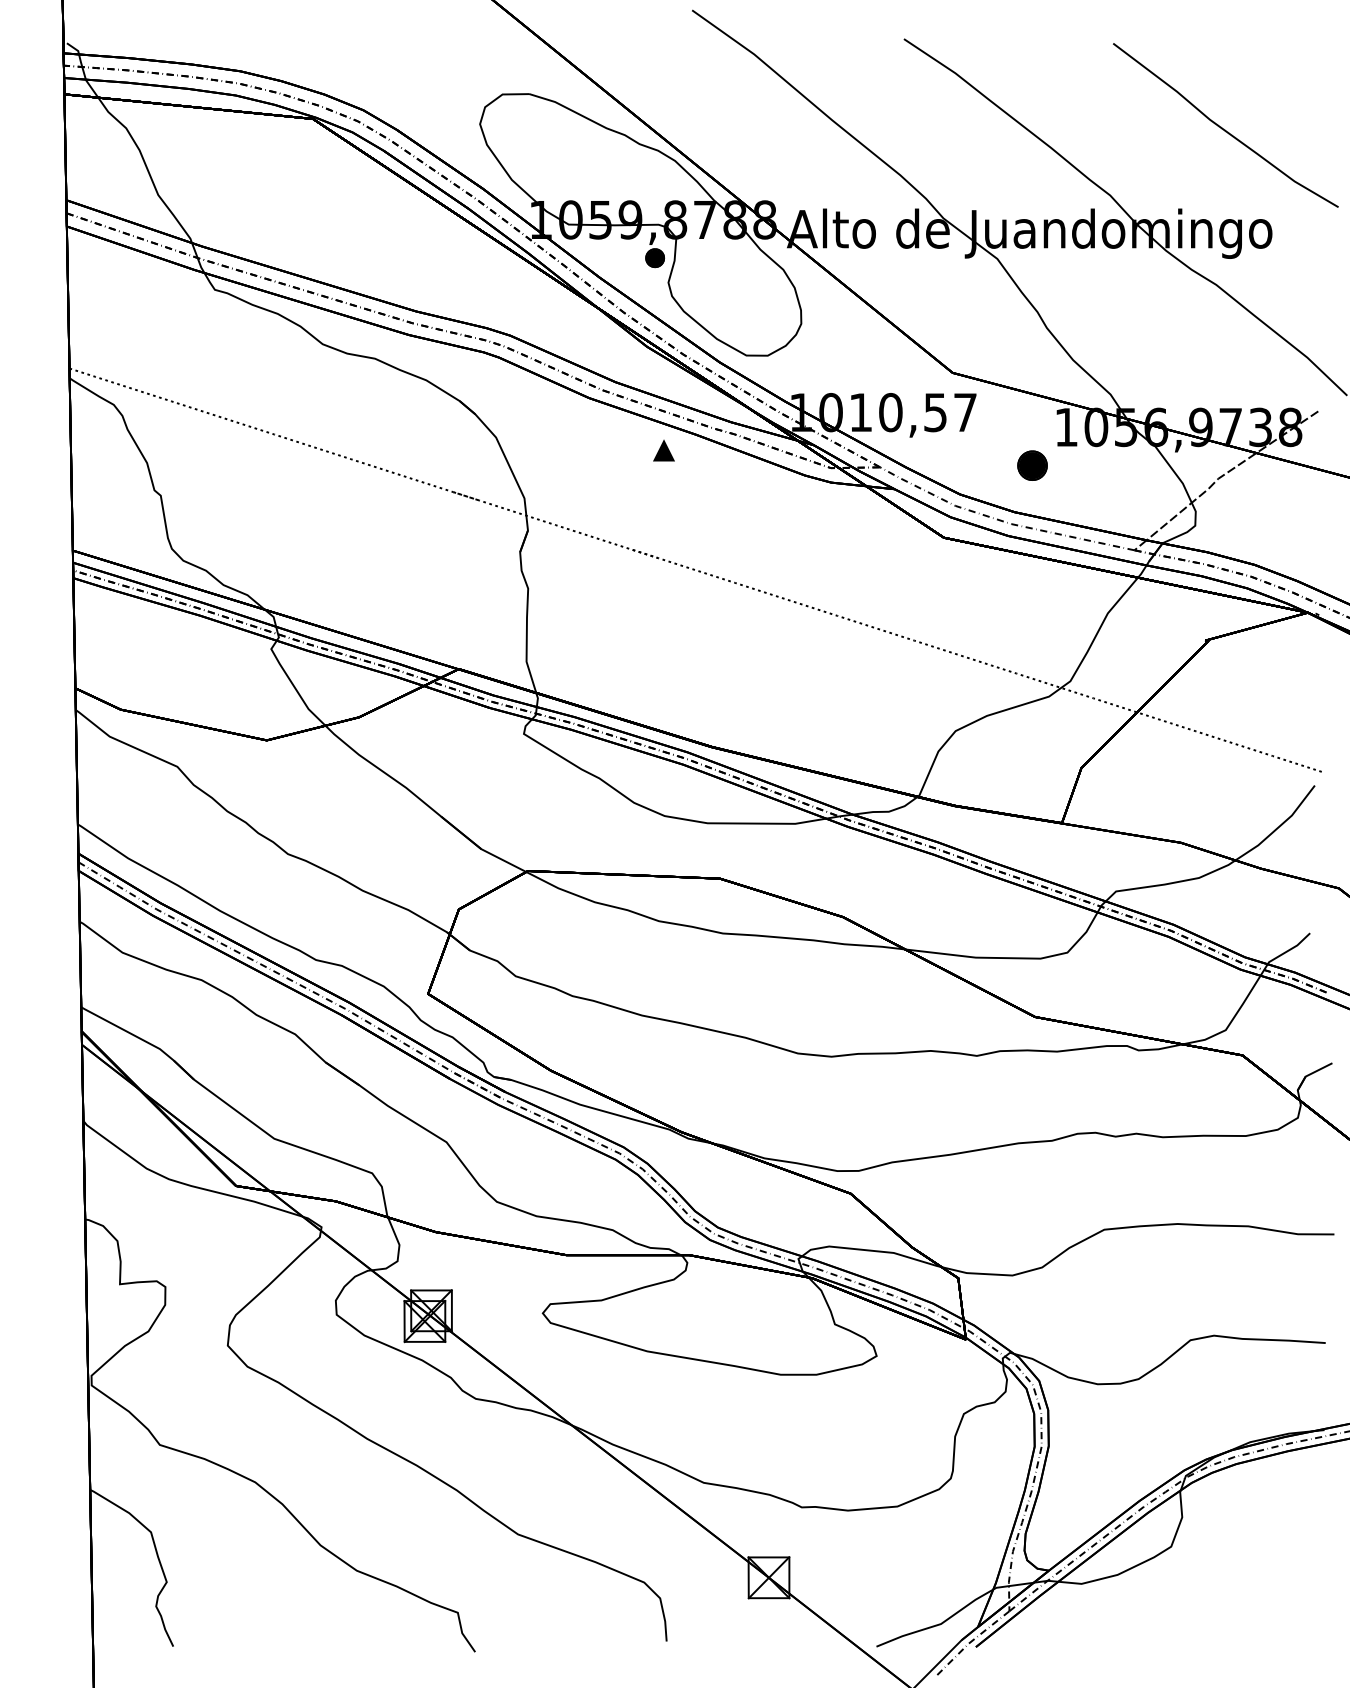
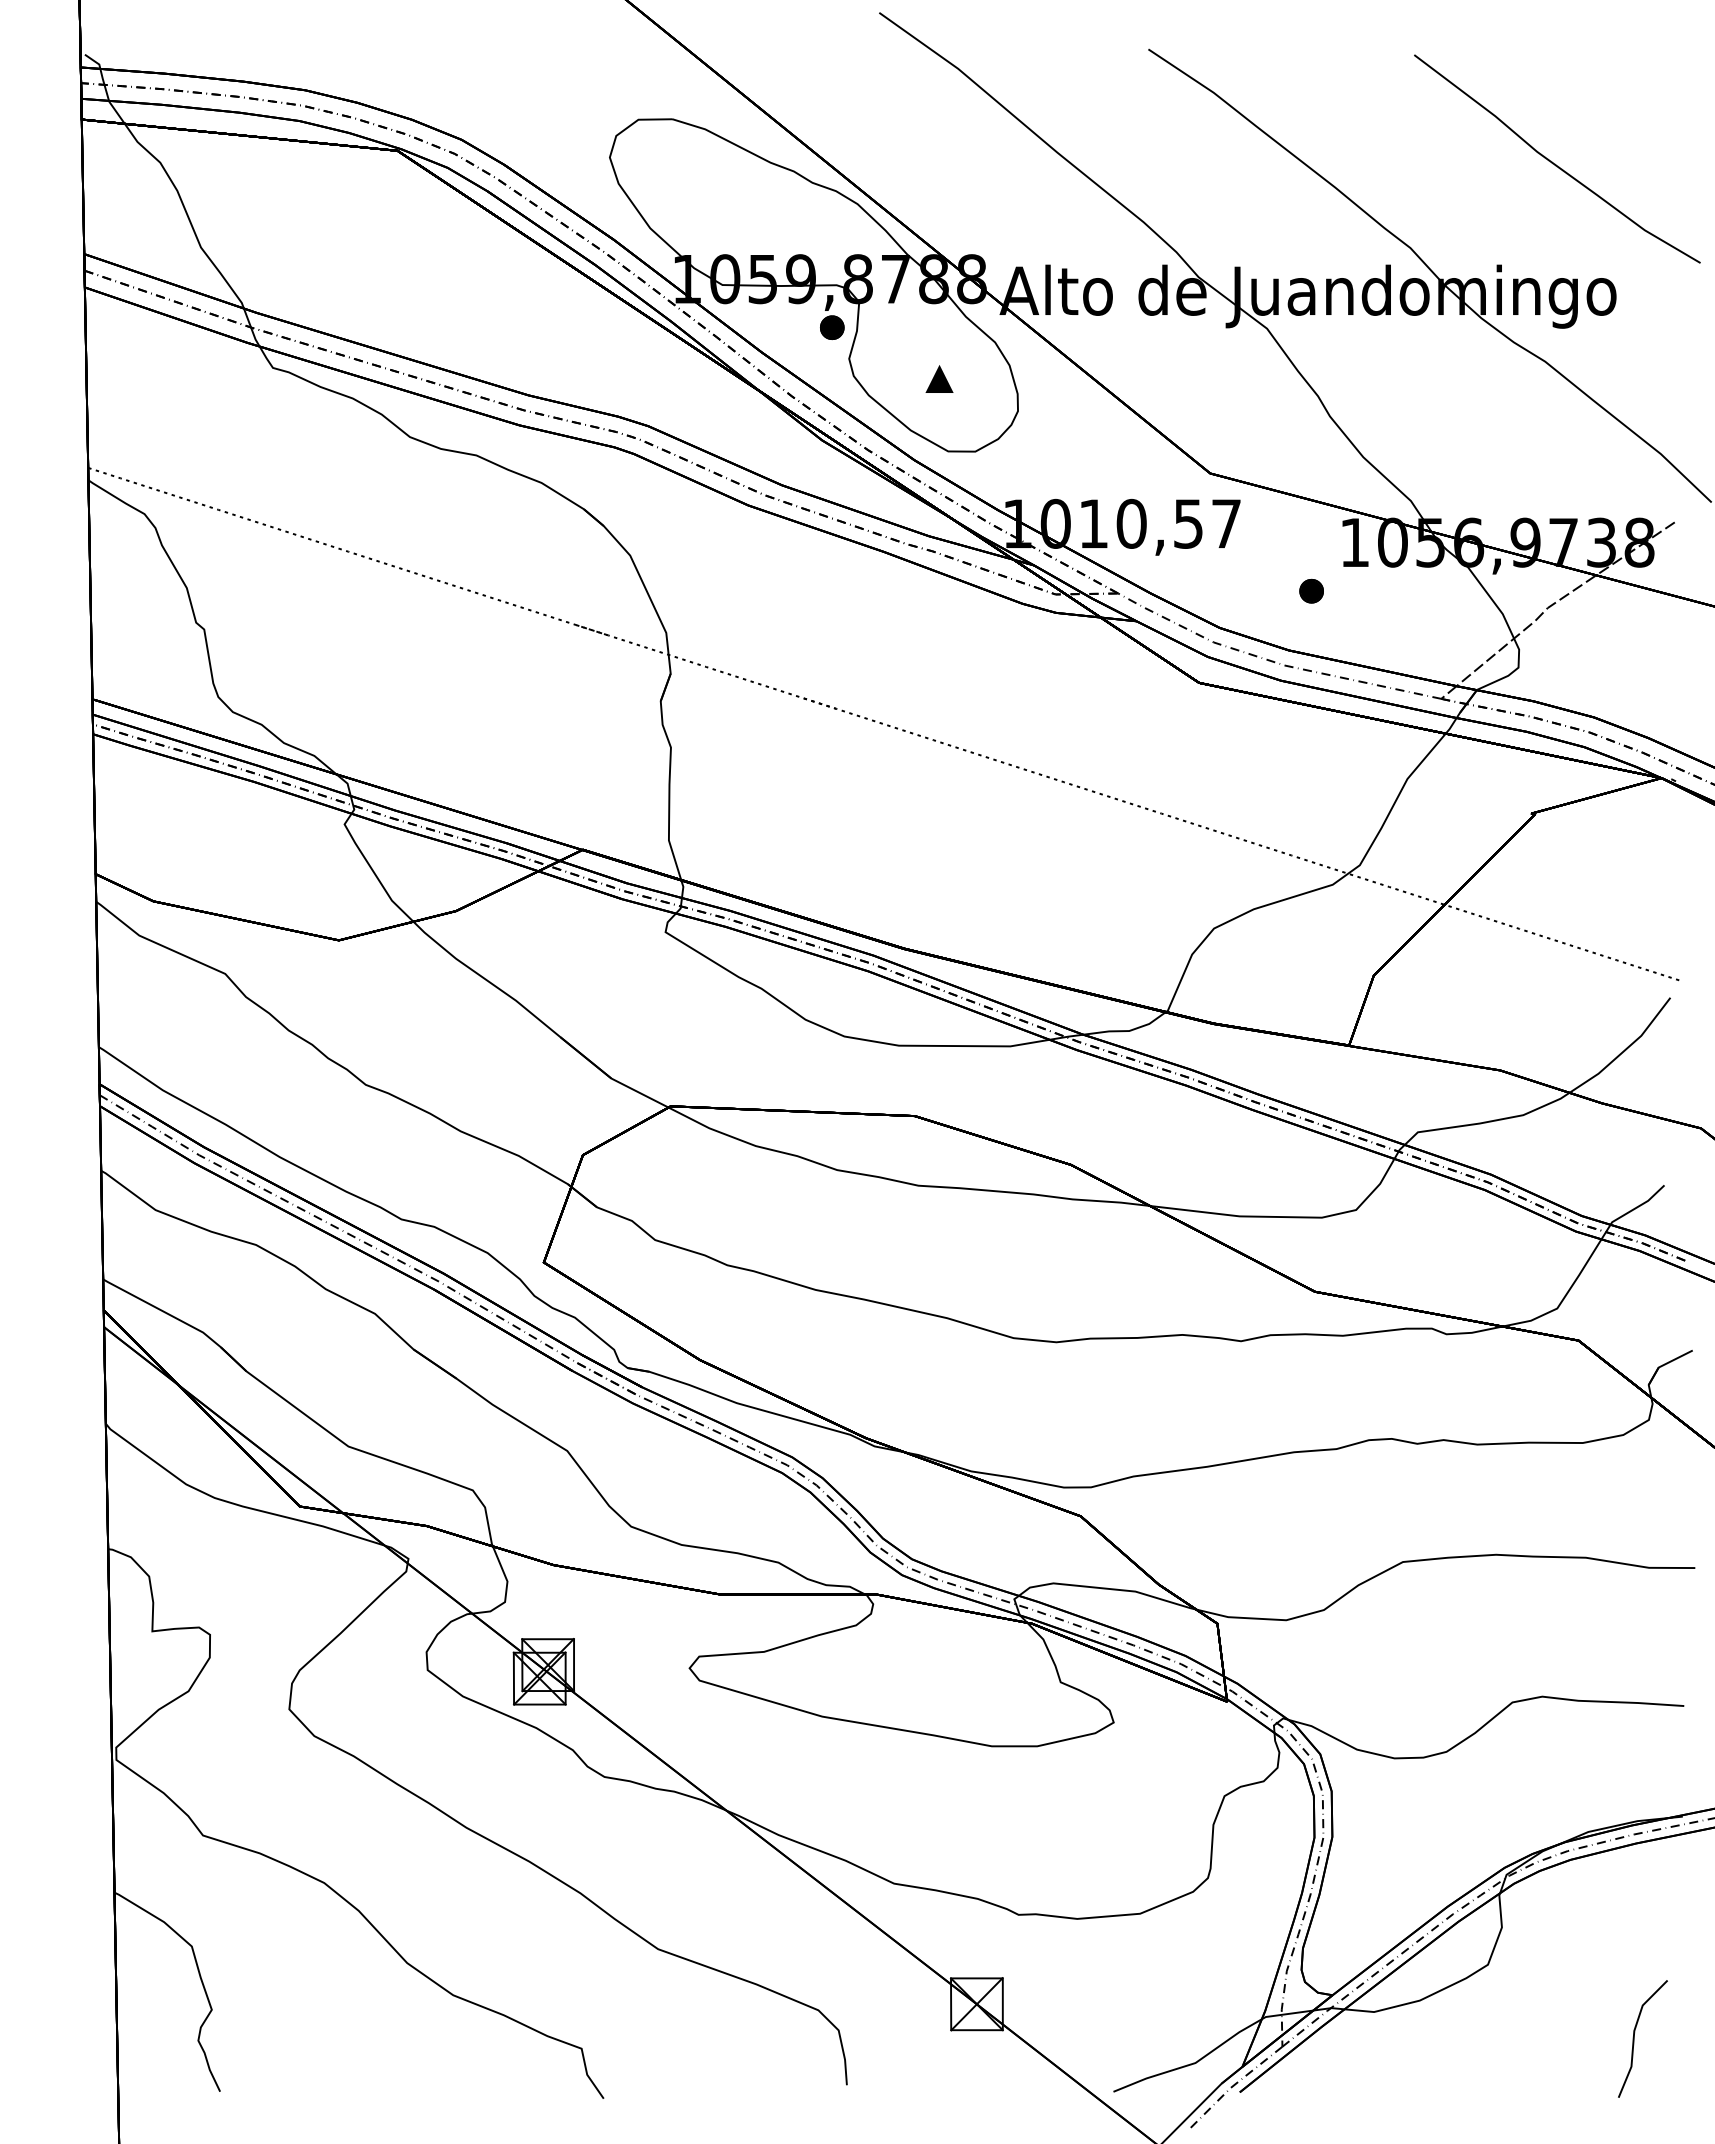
part: (663, 450) -> (939, 378), moved
part: (1032, 465) -> (1311, 590), size x0.62
line: (1286, 1604) -> (1634, 2038), added

